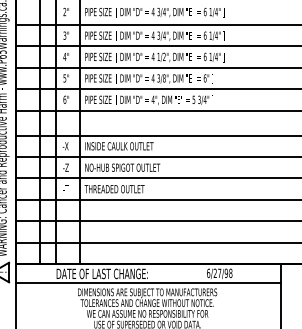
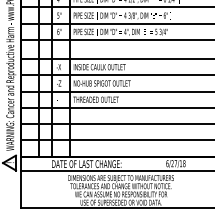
text: (226, 272) -> (181, 163), 6/27/98 -> 6/27/18

